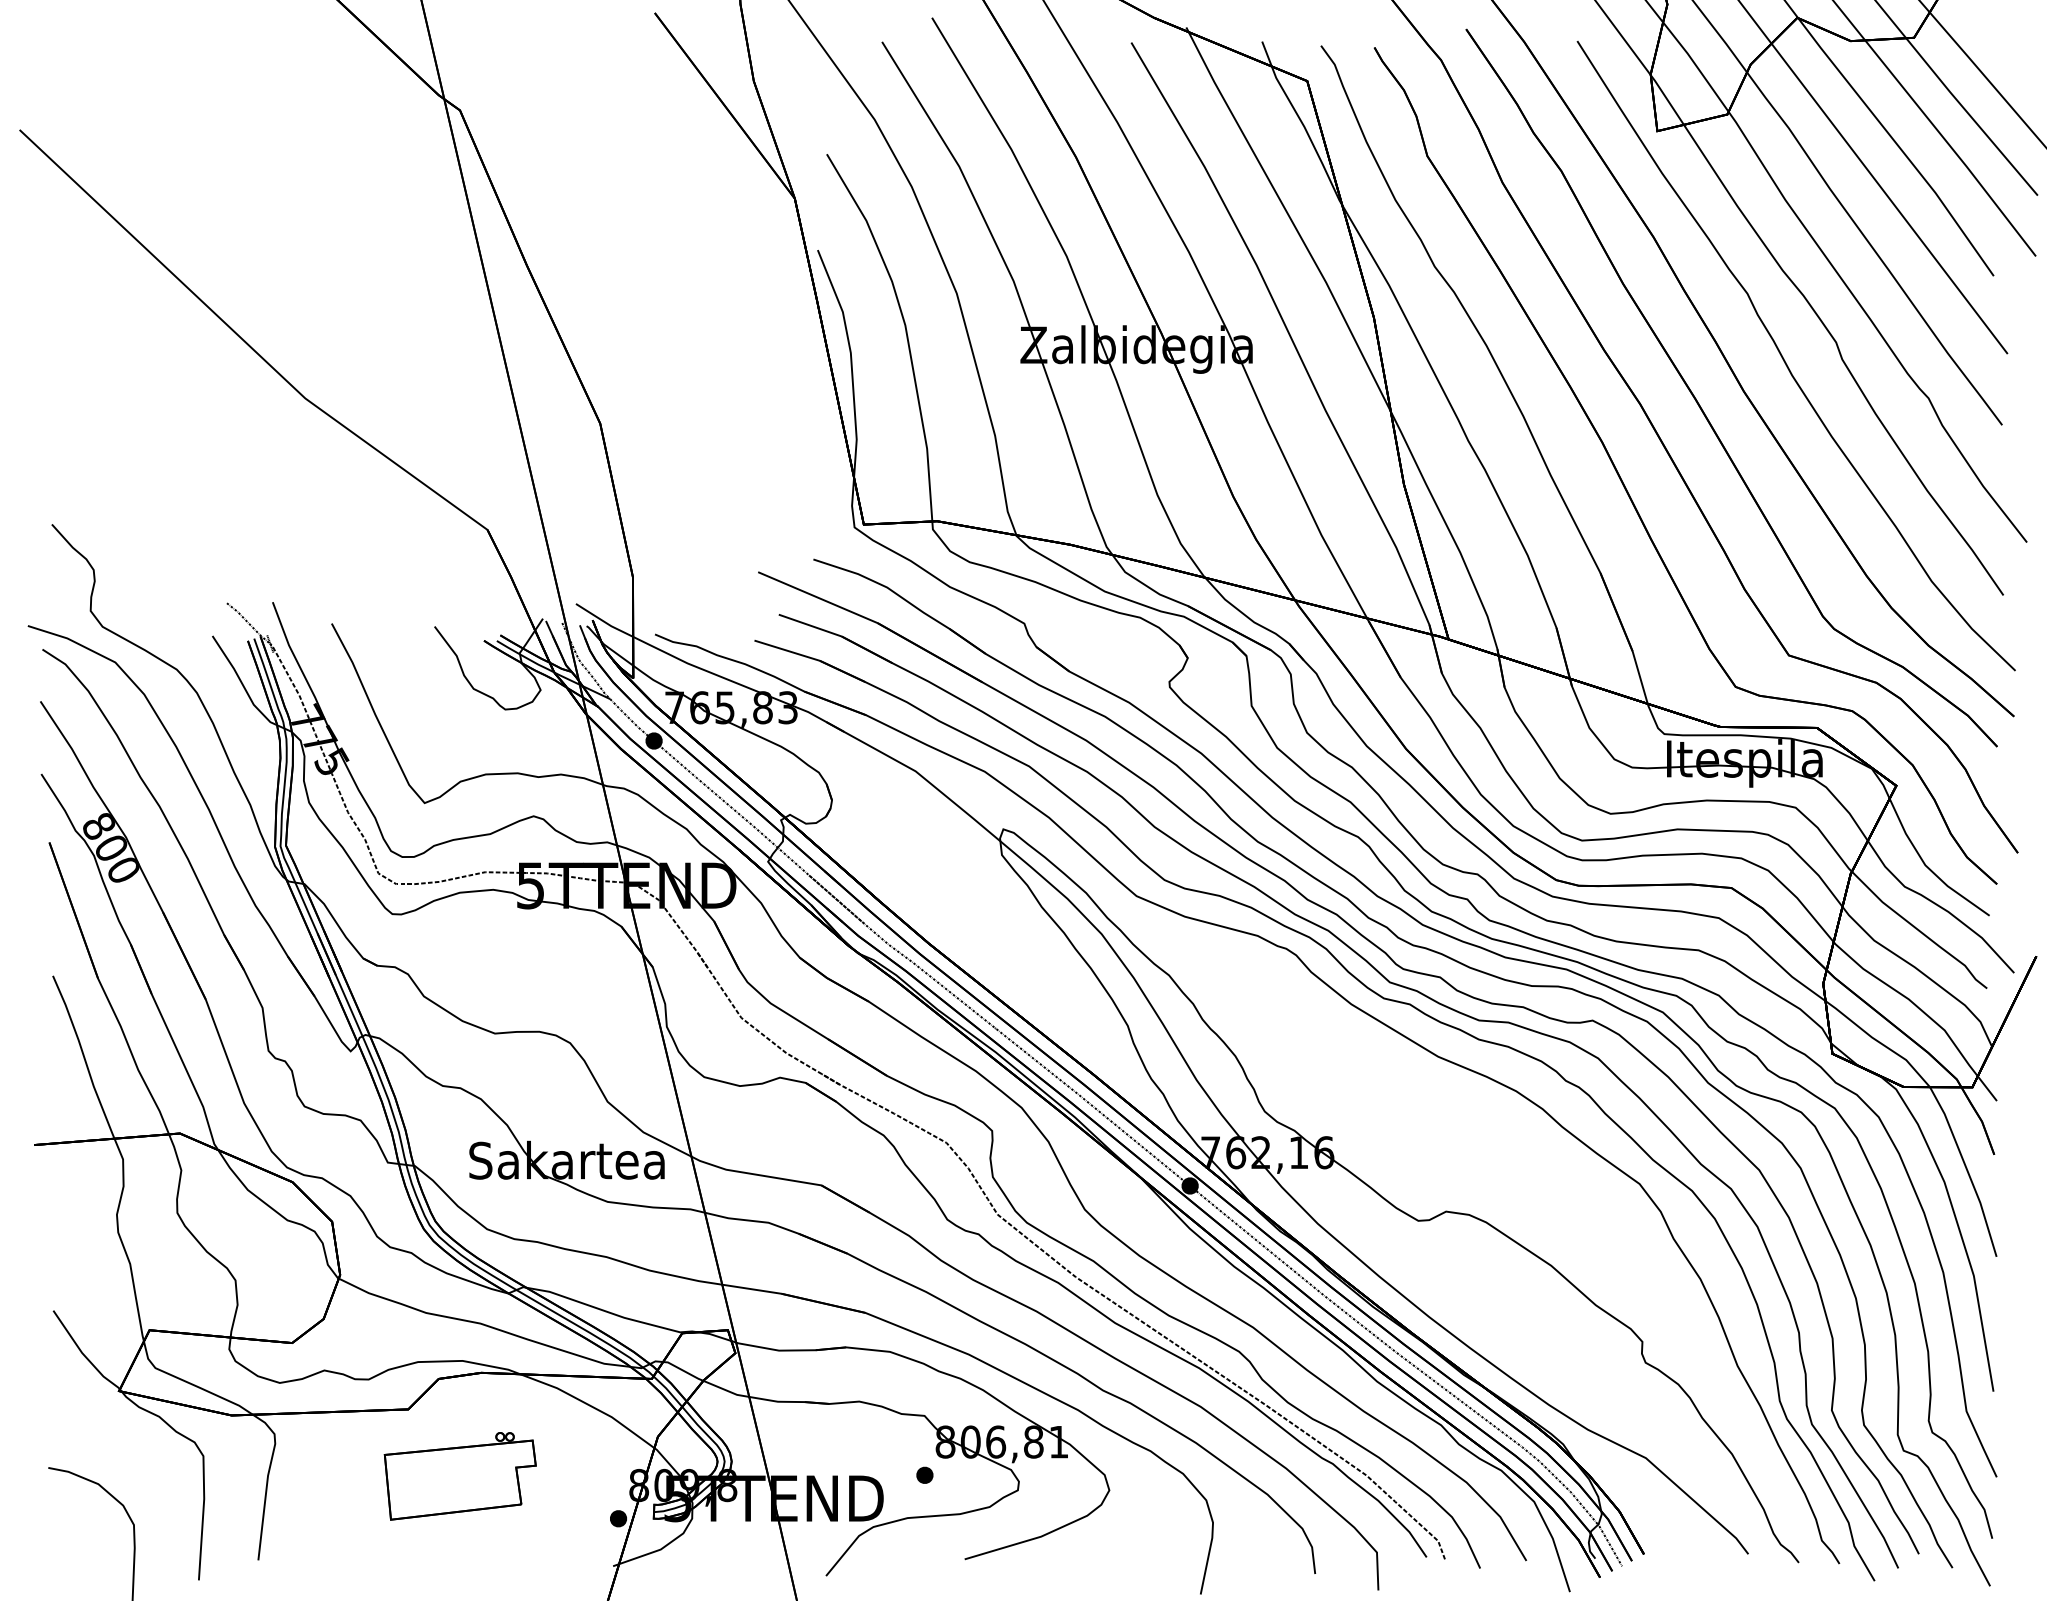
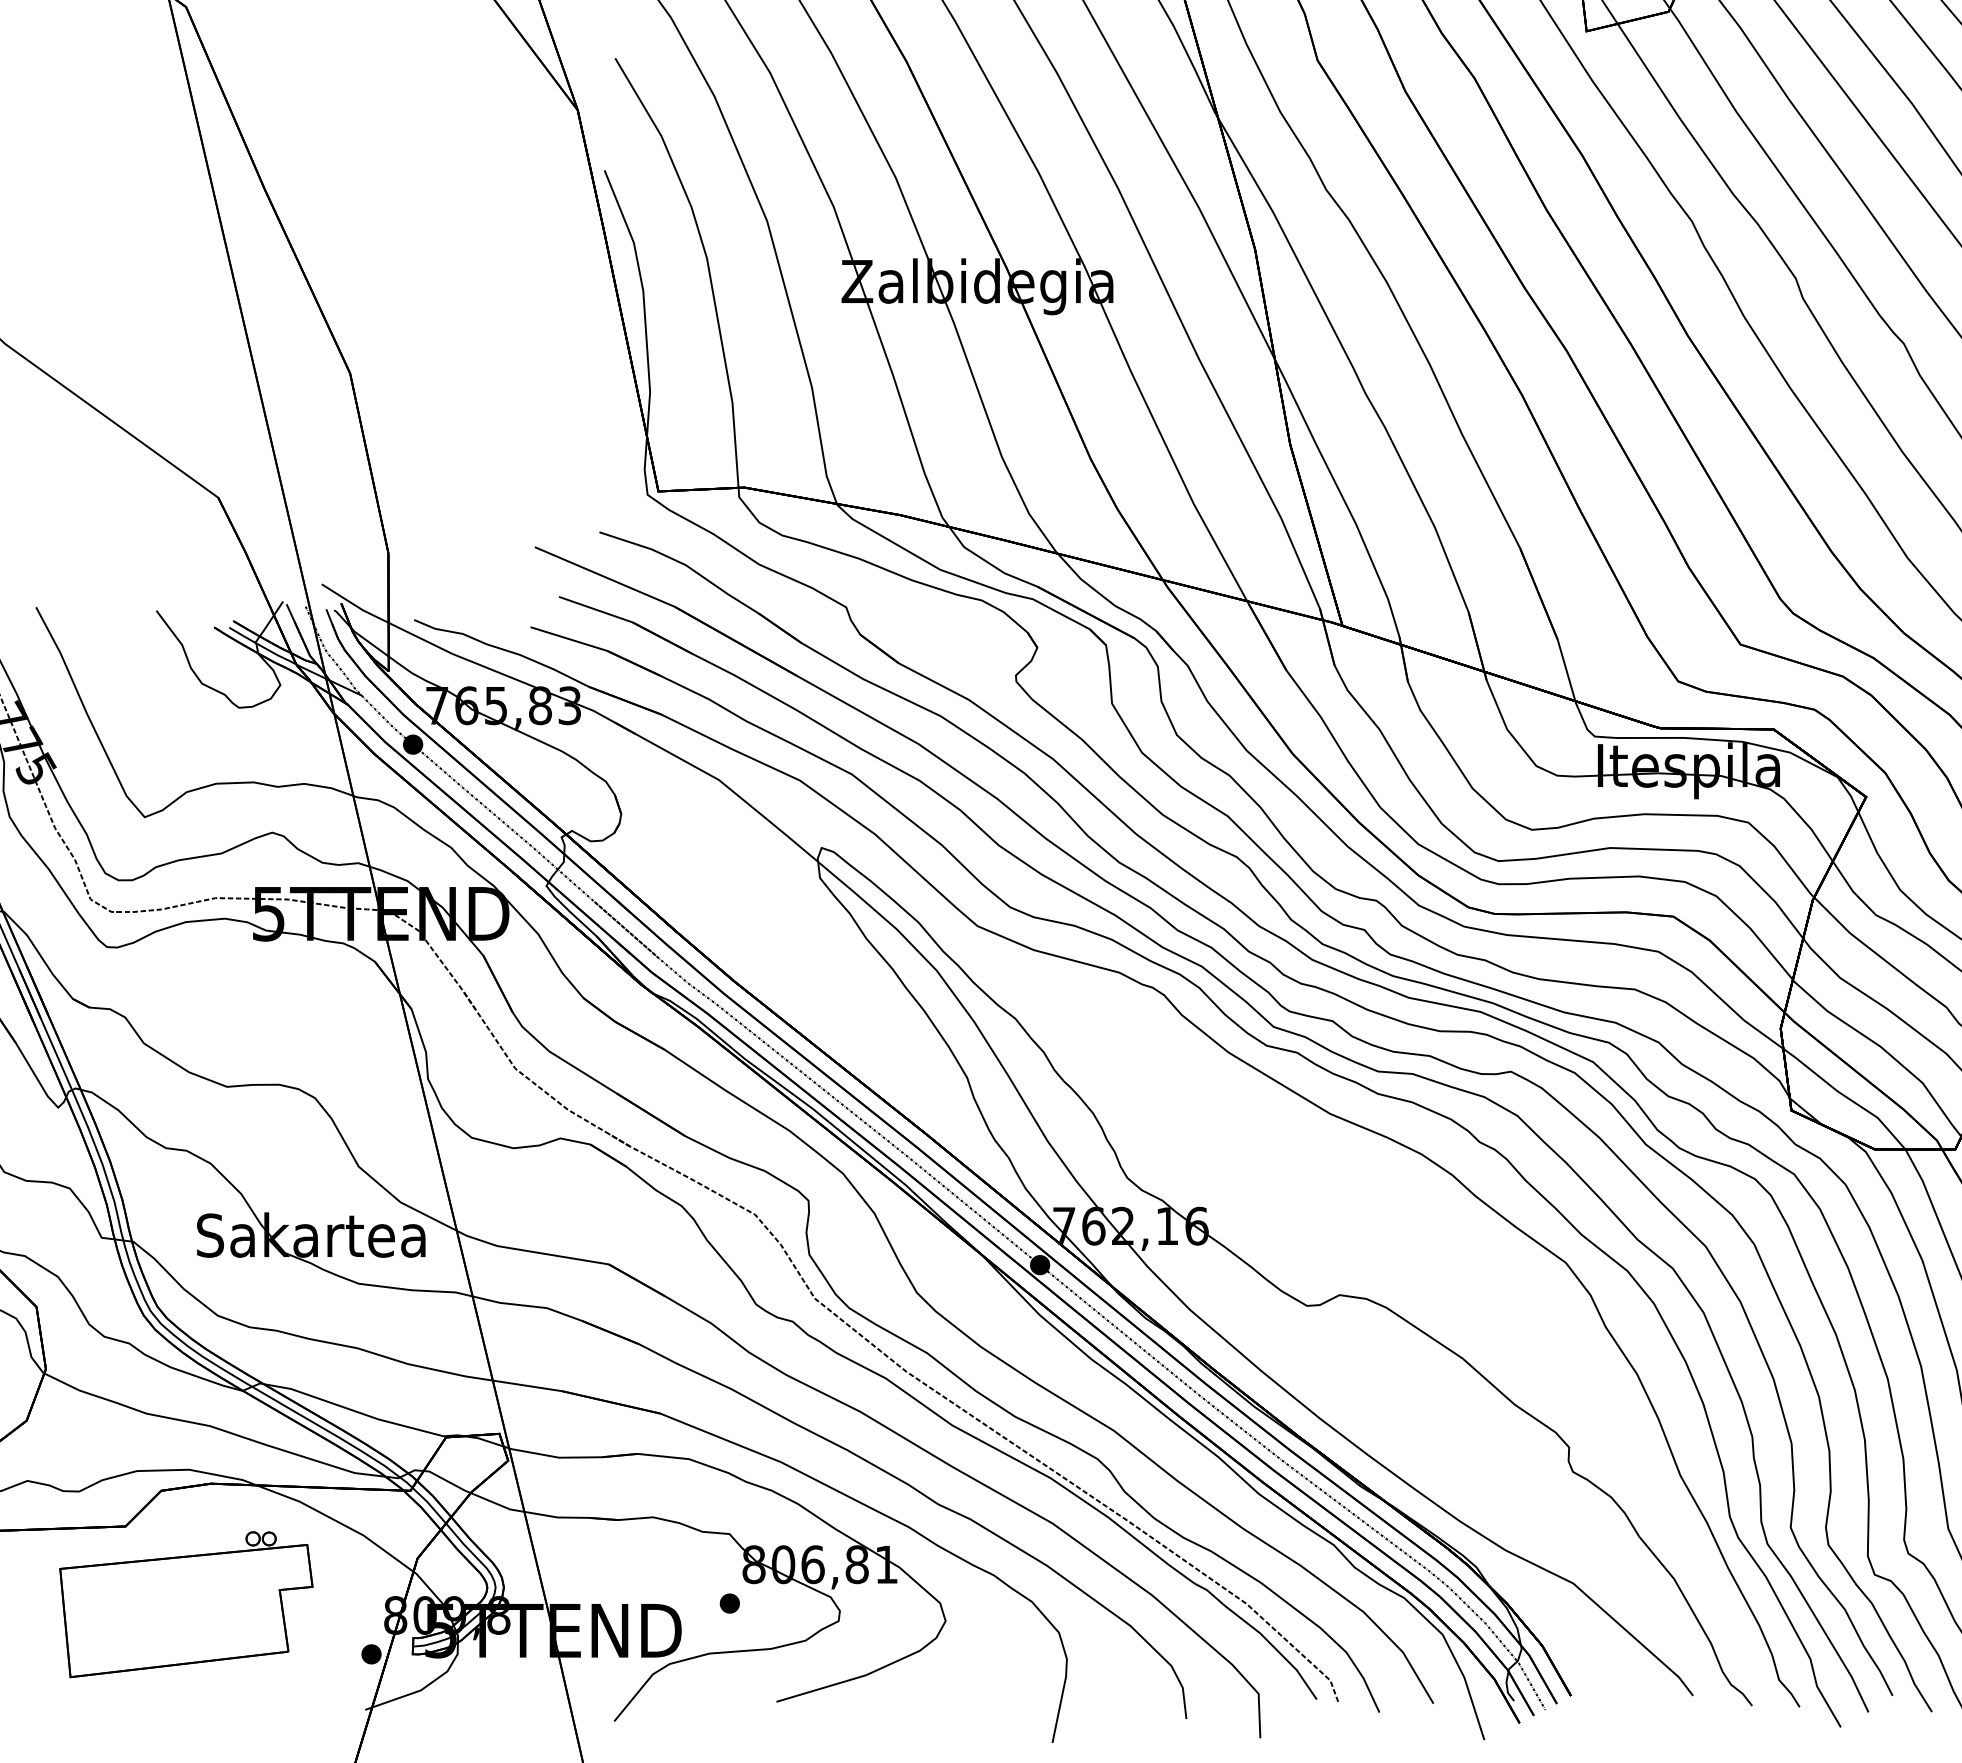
part: (460, 1476) -> (186, 1604), size x1.43

